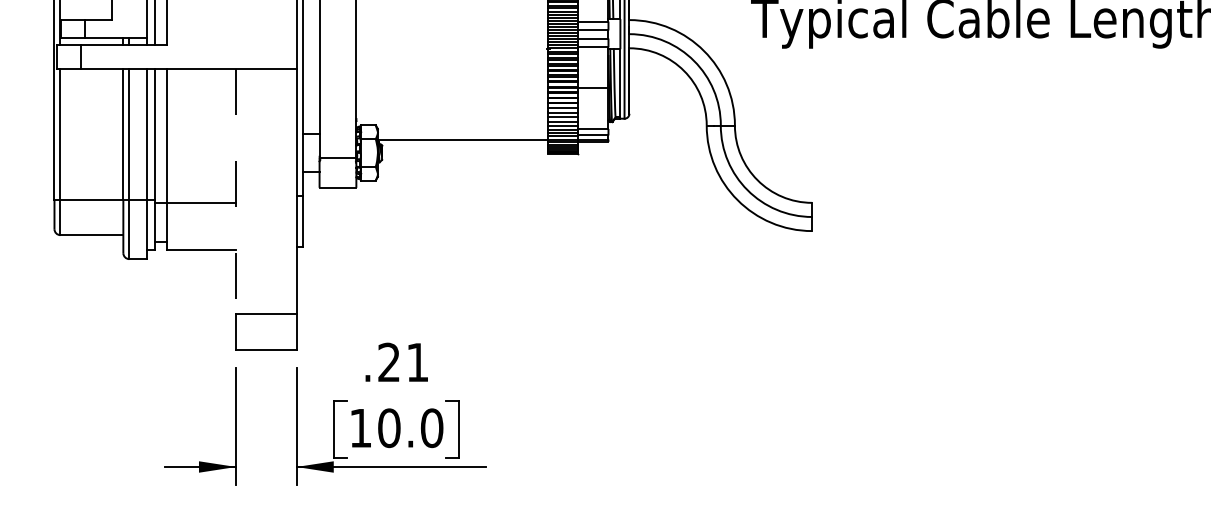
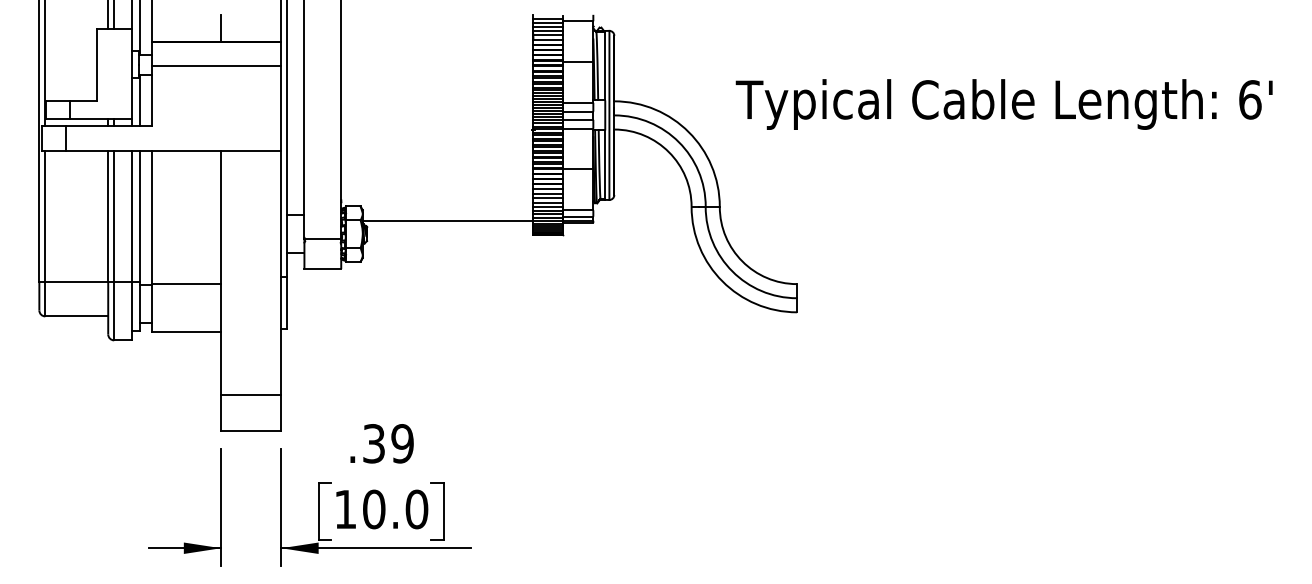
line: (236, 192) -> (221, 273), dashed -> solid
text: (403, 362) -> (388, 443), .21 -> .39

